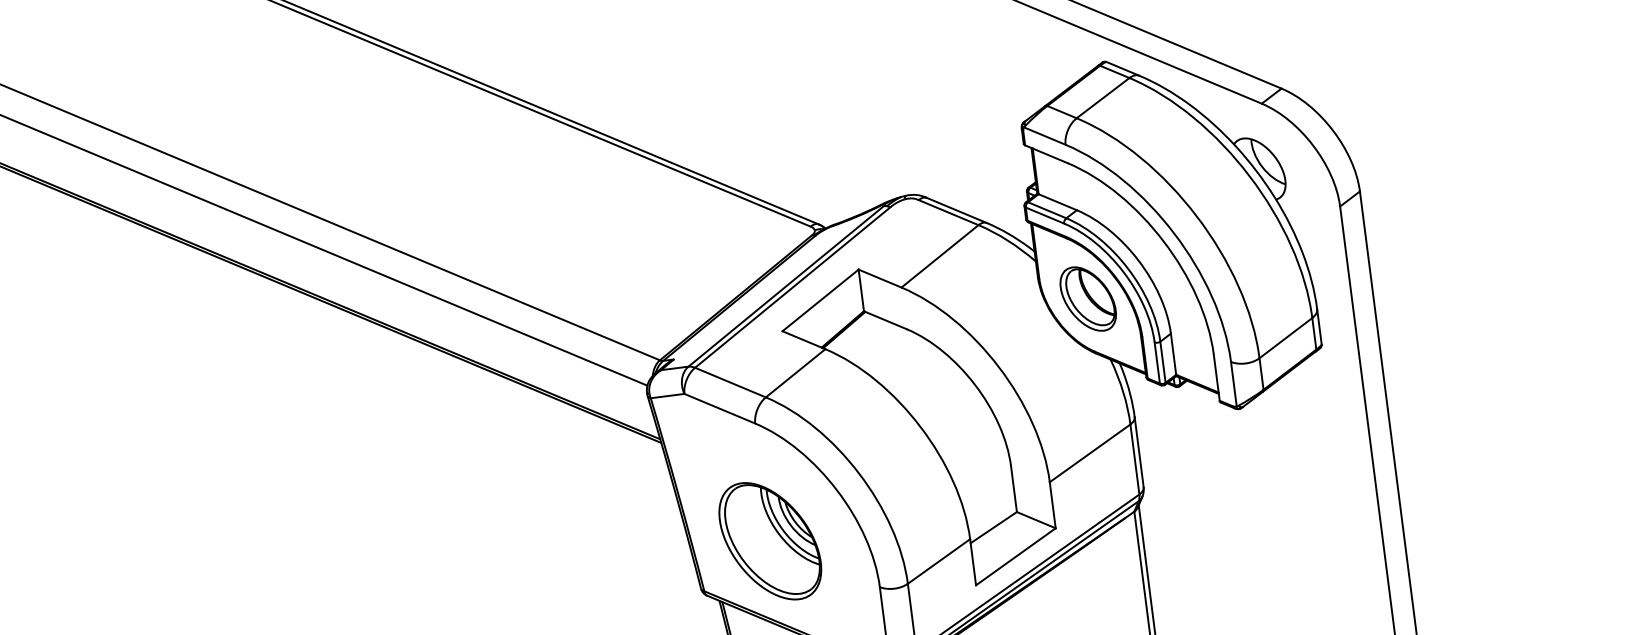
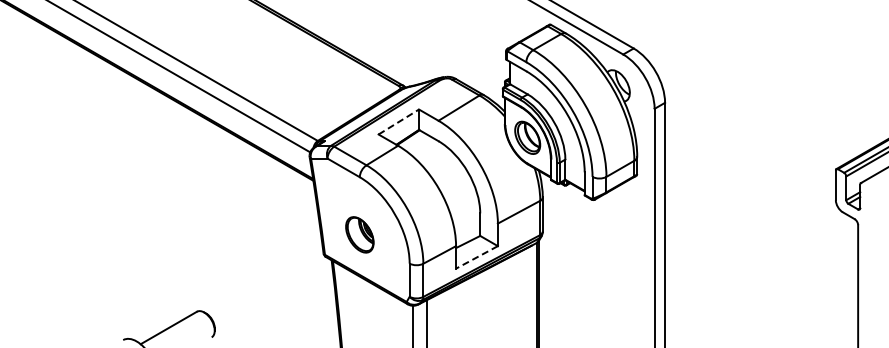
line: (820, 301) -> (398, 122), solid -> dashed
part: (769, 540) -> (359, 234), size x0.6
line: (1014, 557) -> (476, 257), solid -> dashed

